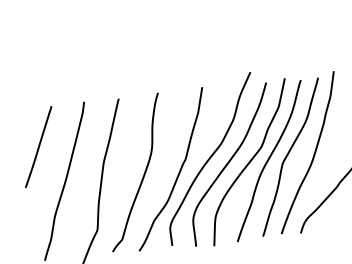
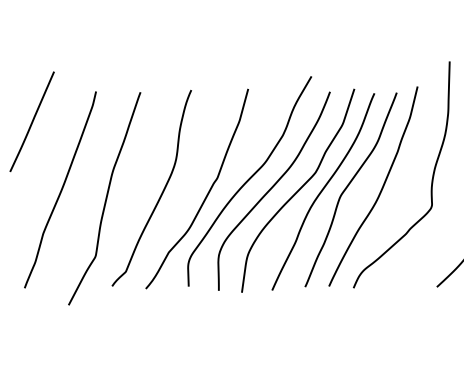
line: (38, 146) -> (31, 121), moved

